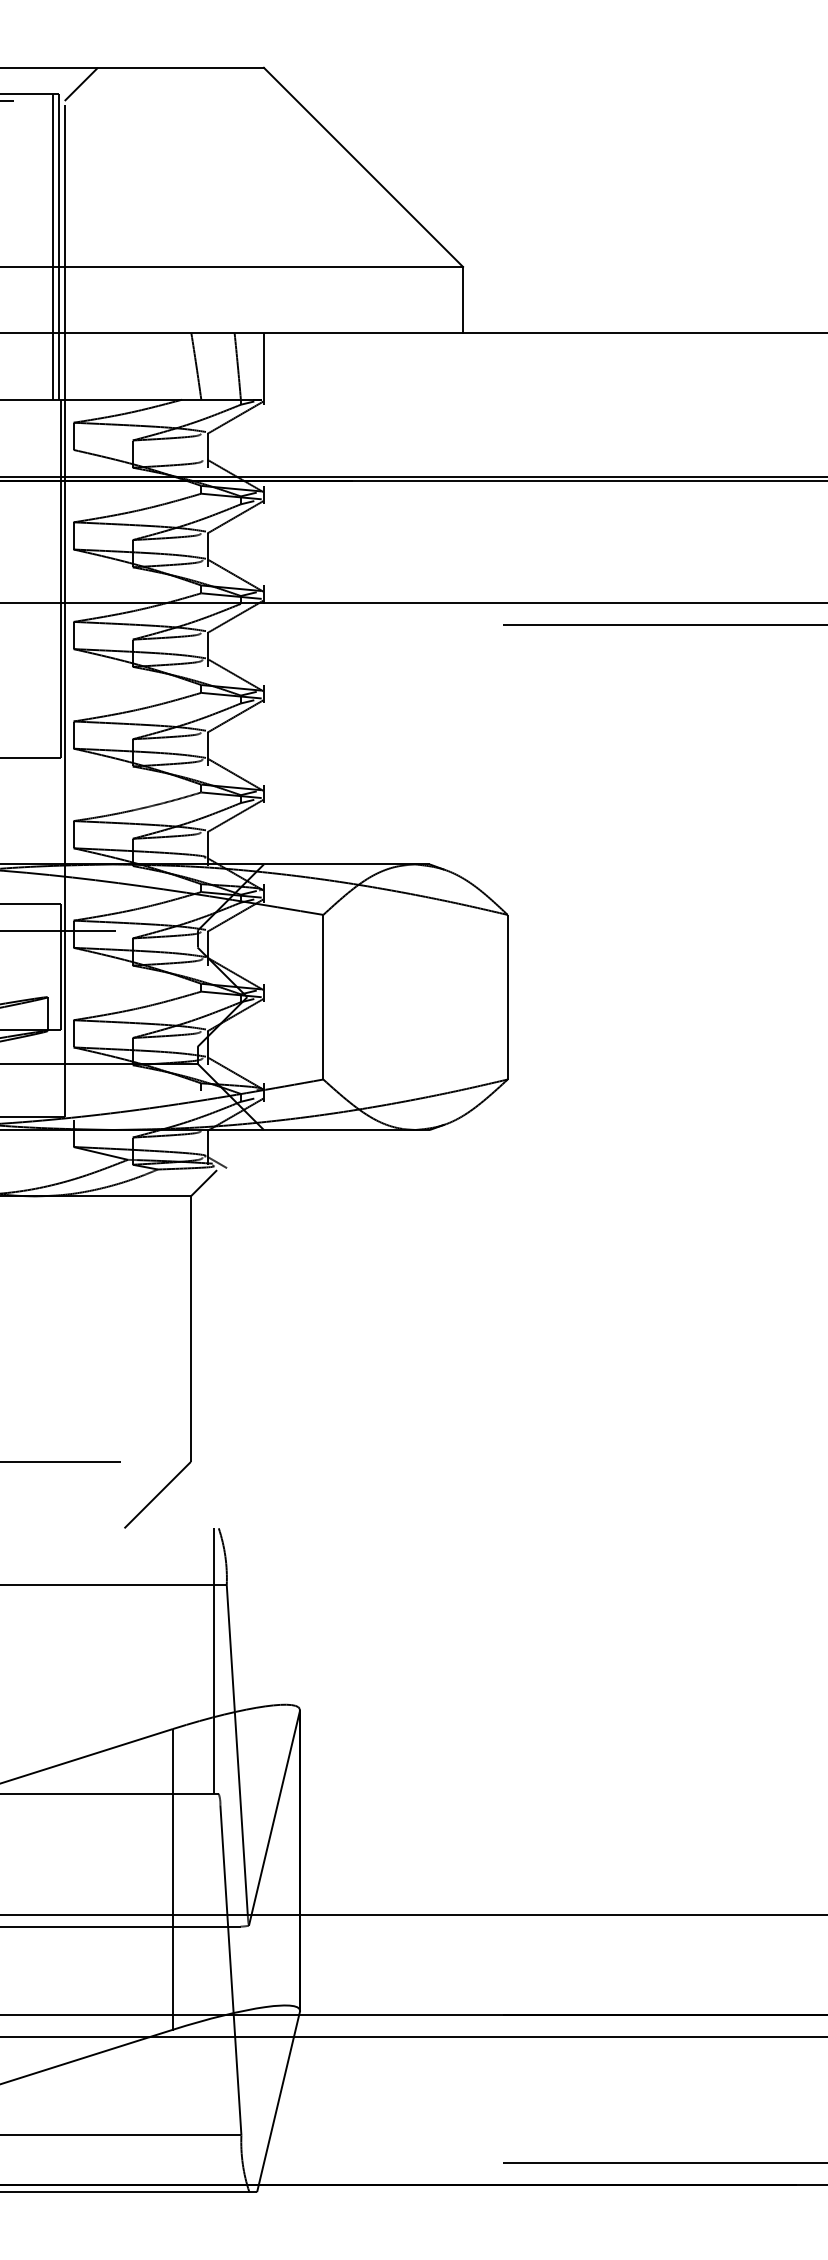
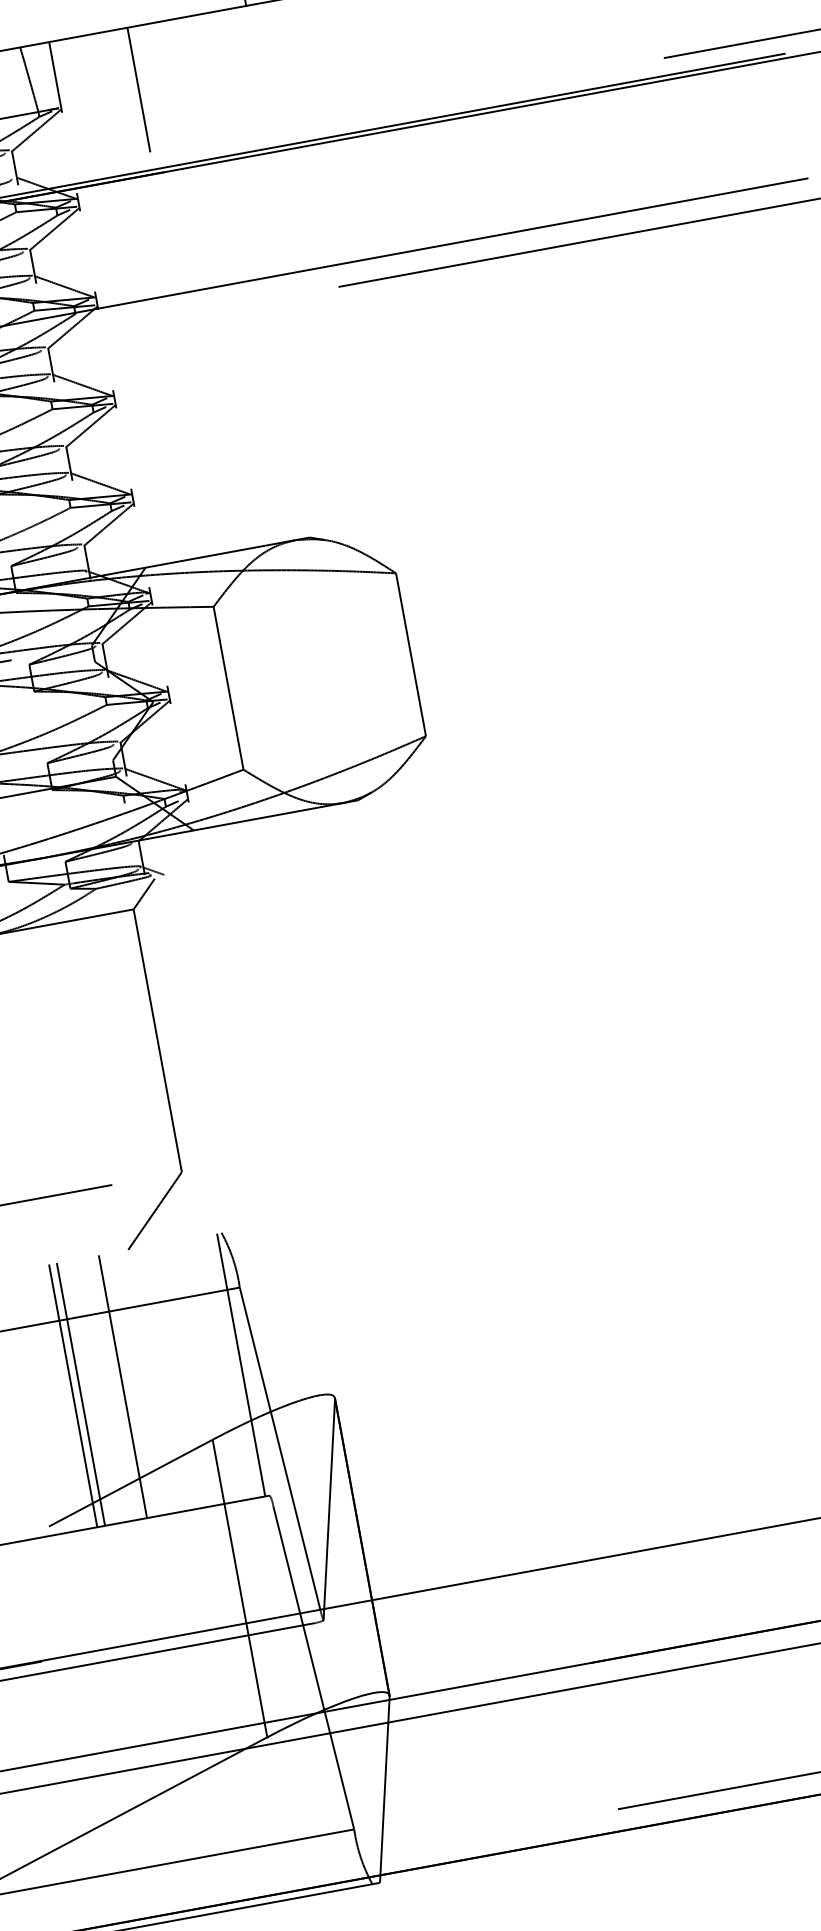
line: (343, 396) -> (139, 90), added
line: (44, 1660) -> (73, 1395), added
line: (52, 1660) -> (81, 1393), added
line: (94, 1660) -> (122, 1386), added

